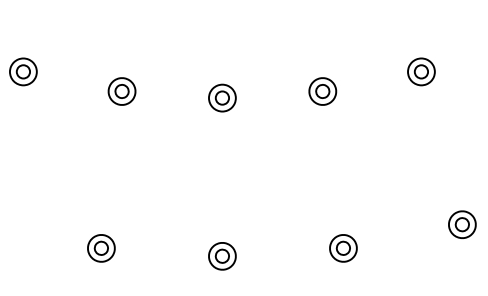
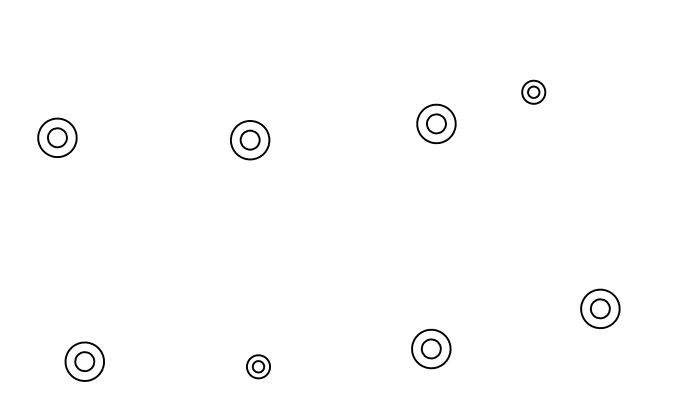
part: (421, 71) -> (533, 91), size x0.6
part: (121, 91) -> (56, 137), moved
part: (322, 91) -> (436, 123), moved
part: (222, 256) -> (258, 366), size x0.6

